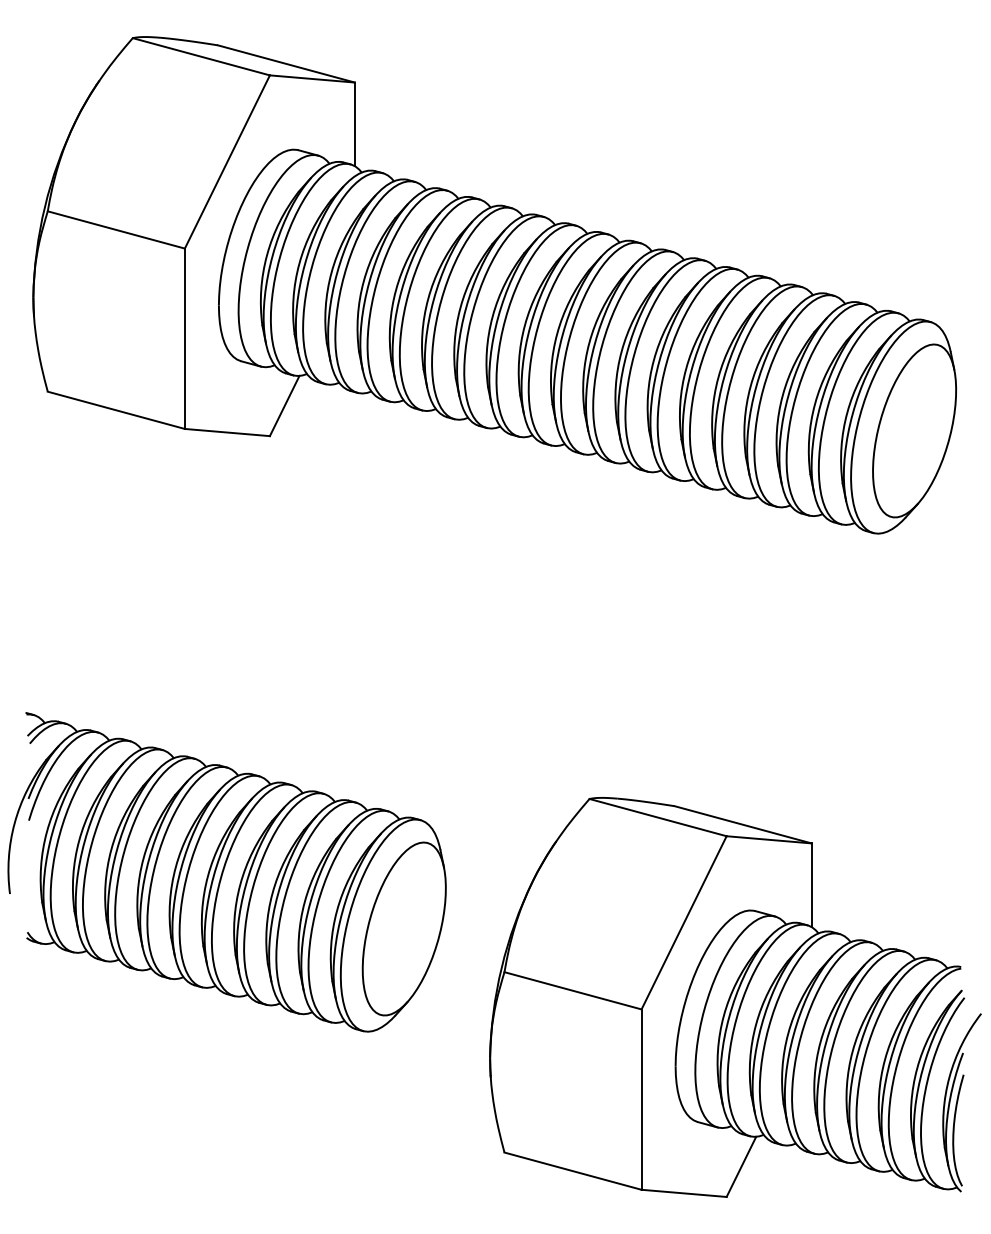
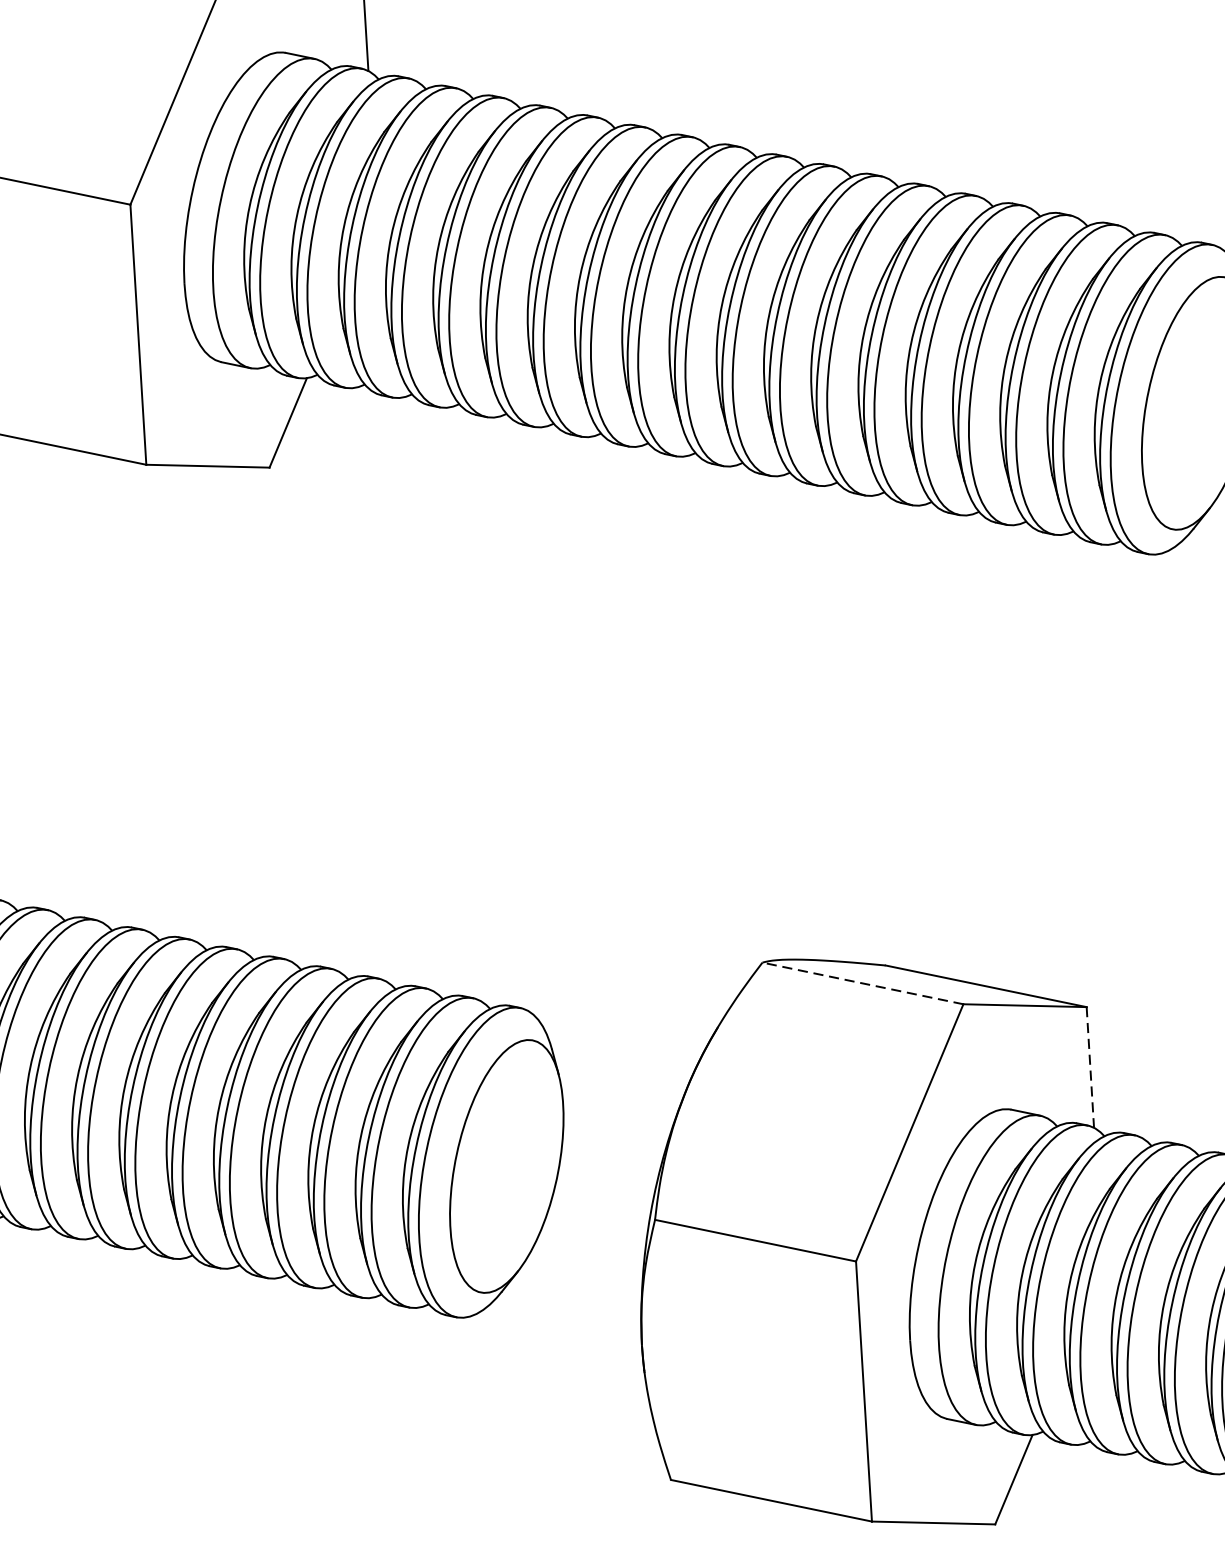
line: (657, 817) -> (862, 983), solid -> dashed
line: (811, 885) -> (1090, 1067), solid -> dashed

